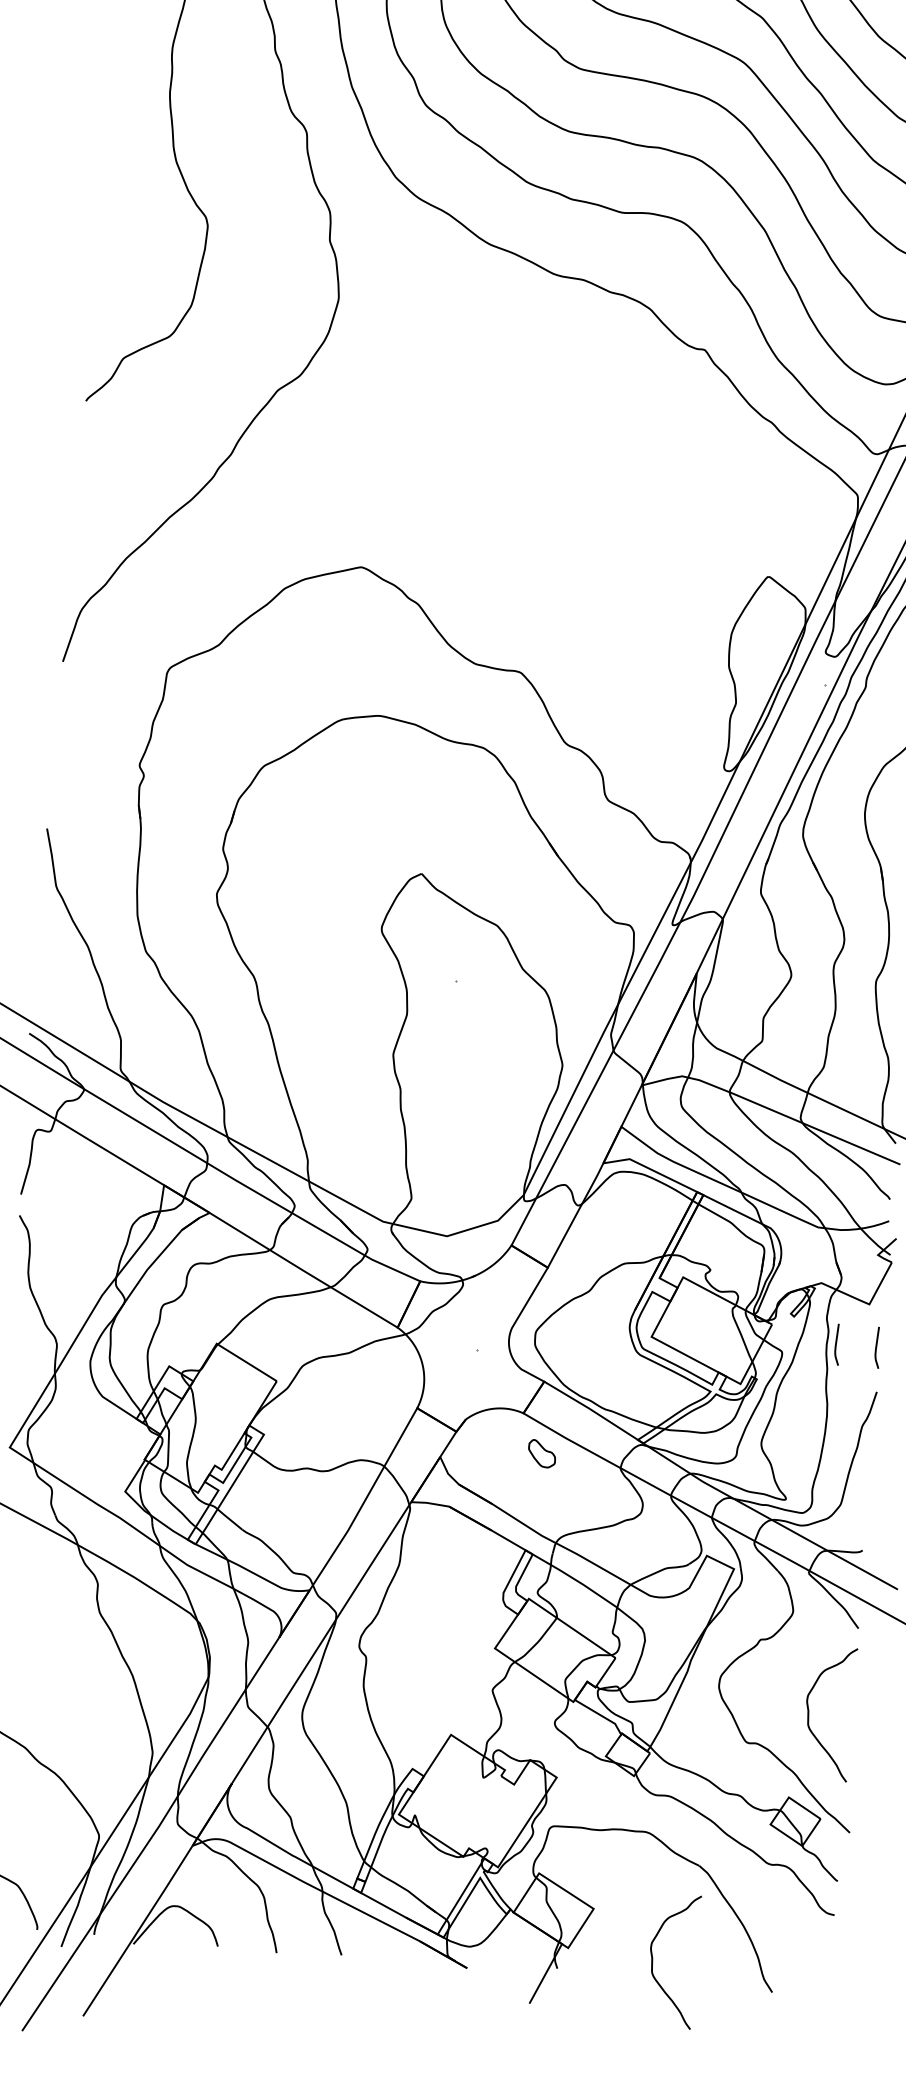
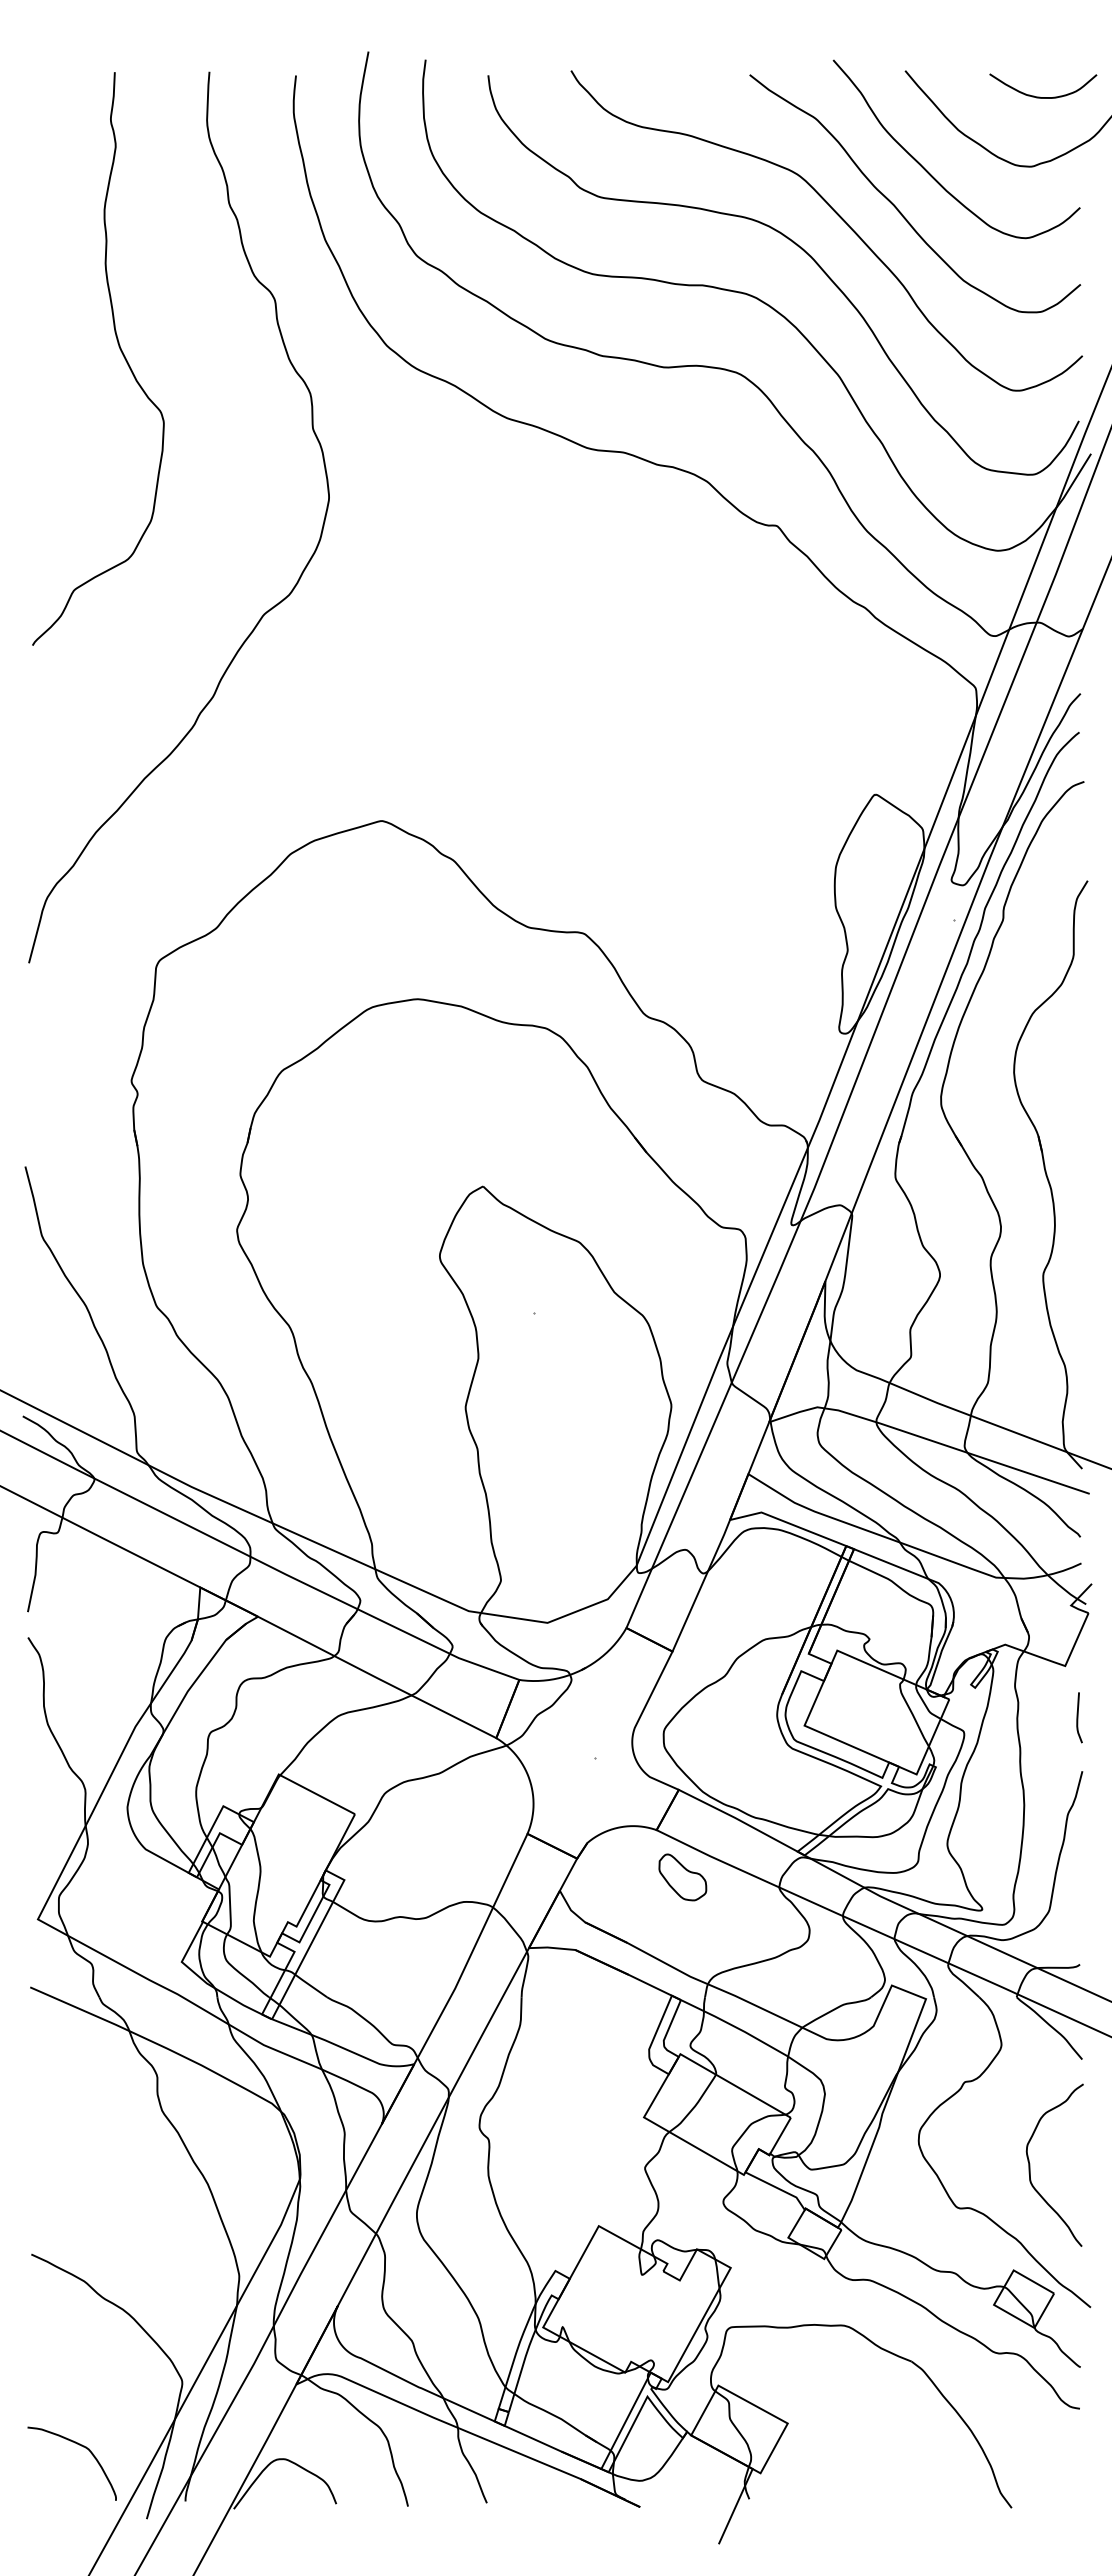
curve: (836, 1344) -> (1029, 1717), removed
part: (541, 1453) -> (682, 1877), size x1.43
curve: (653, 1958) -> (864, 2478), removed

